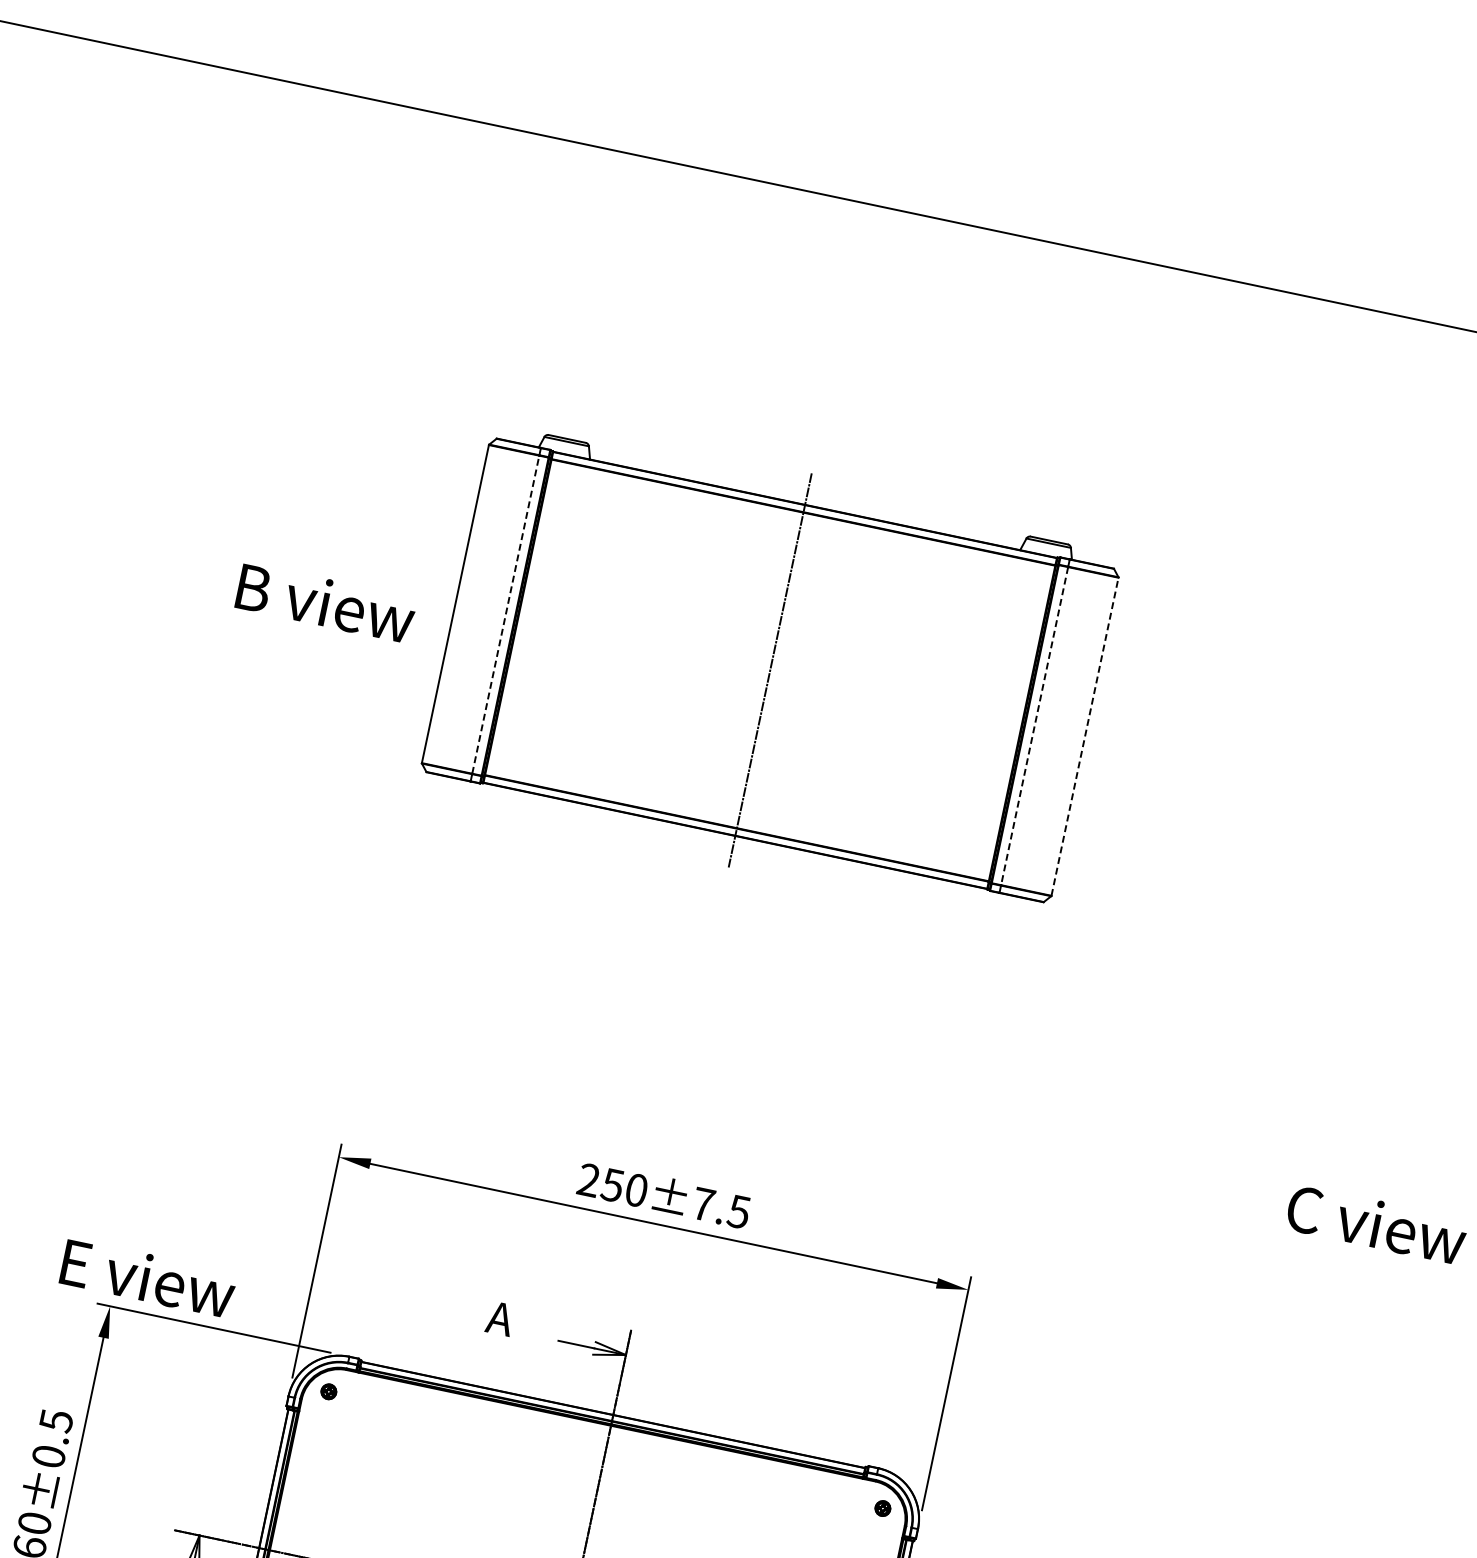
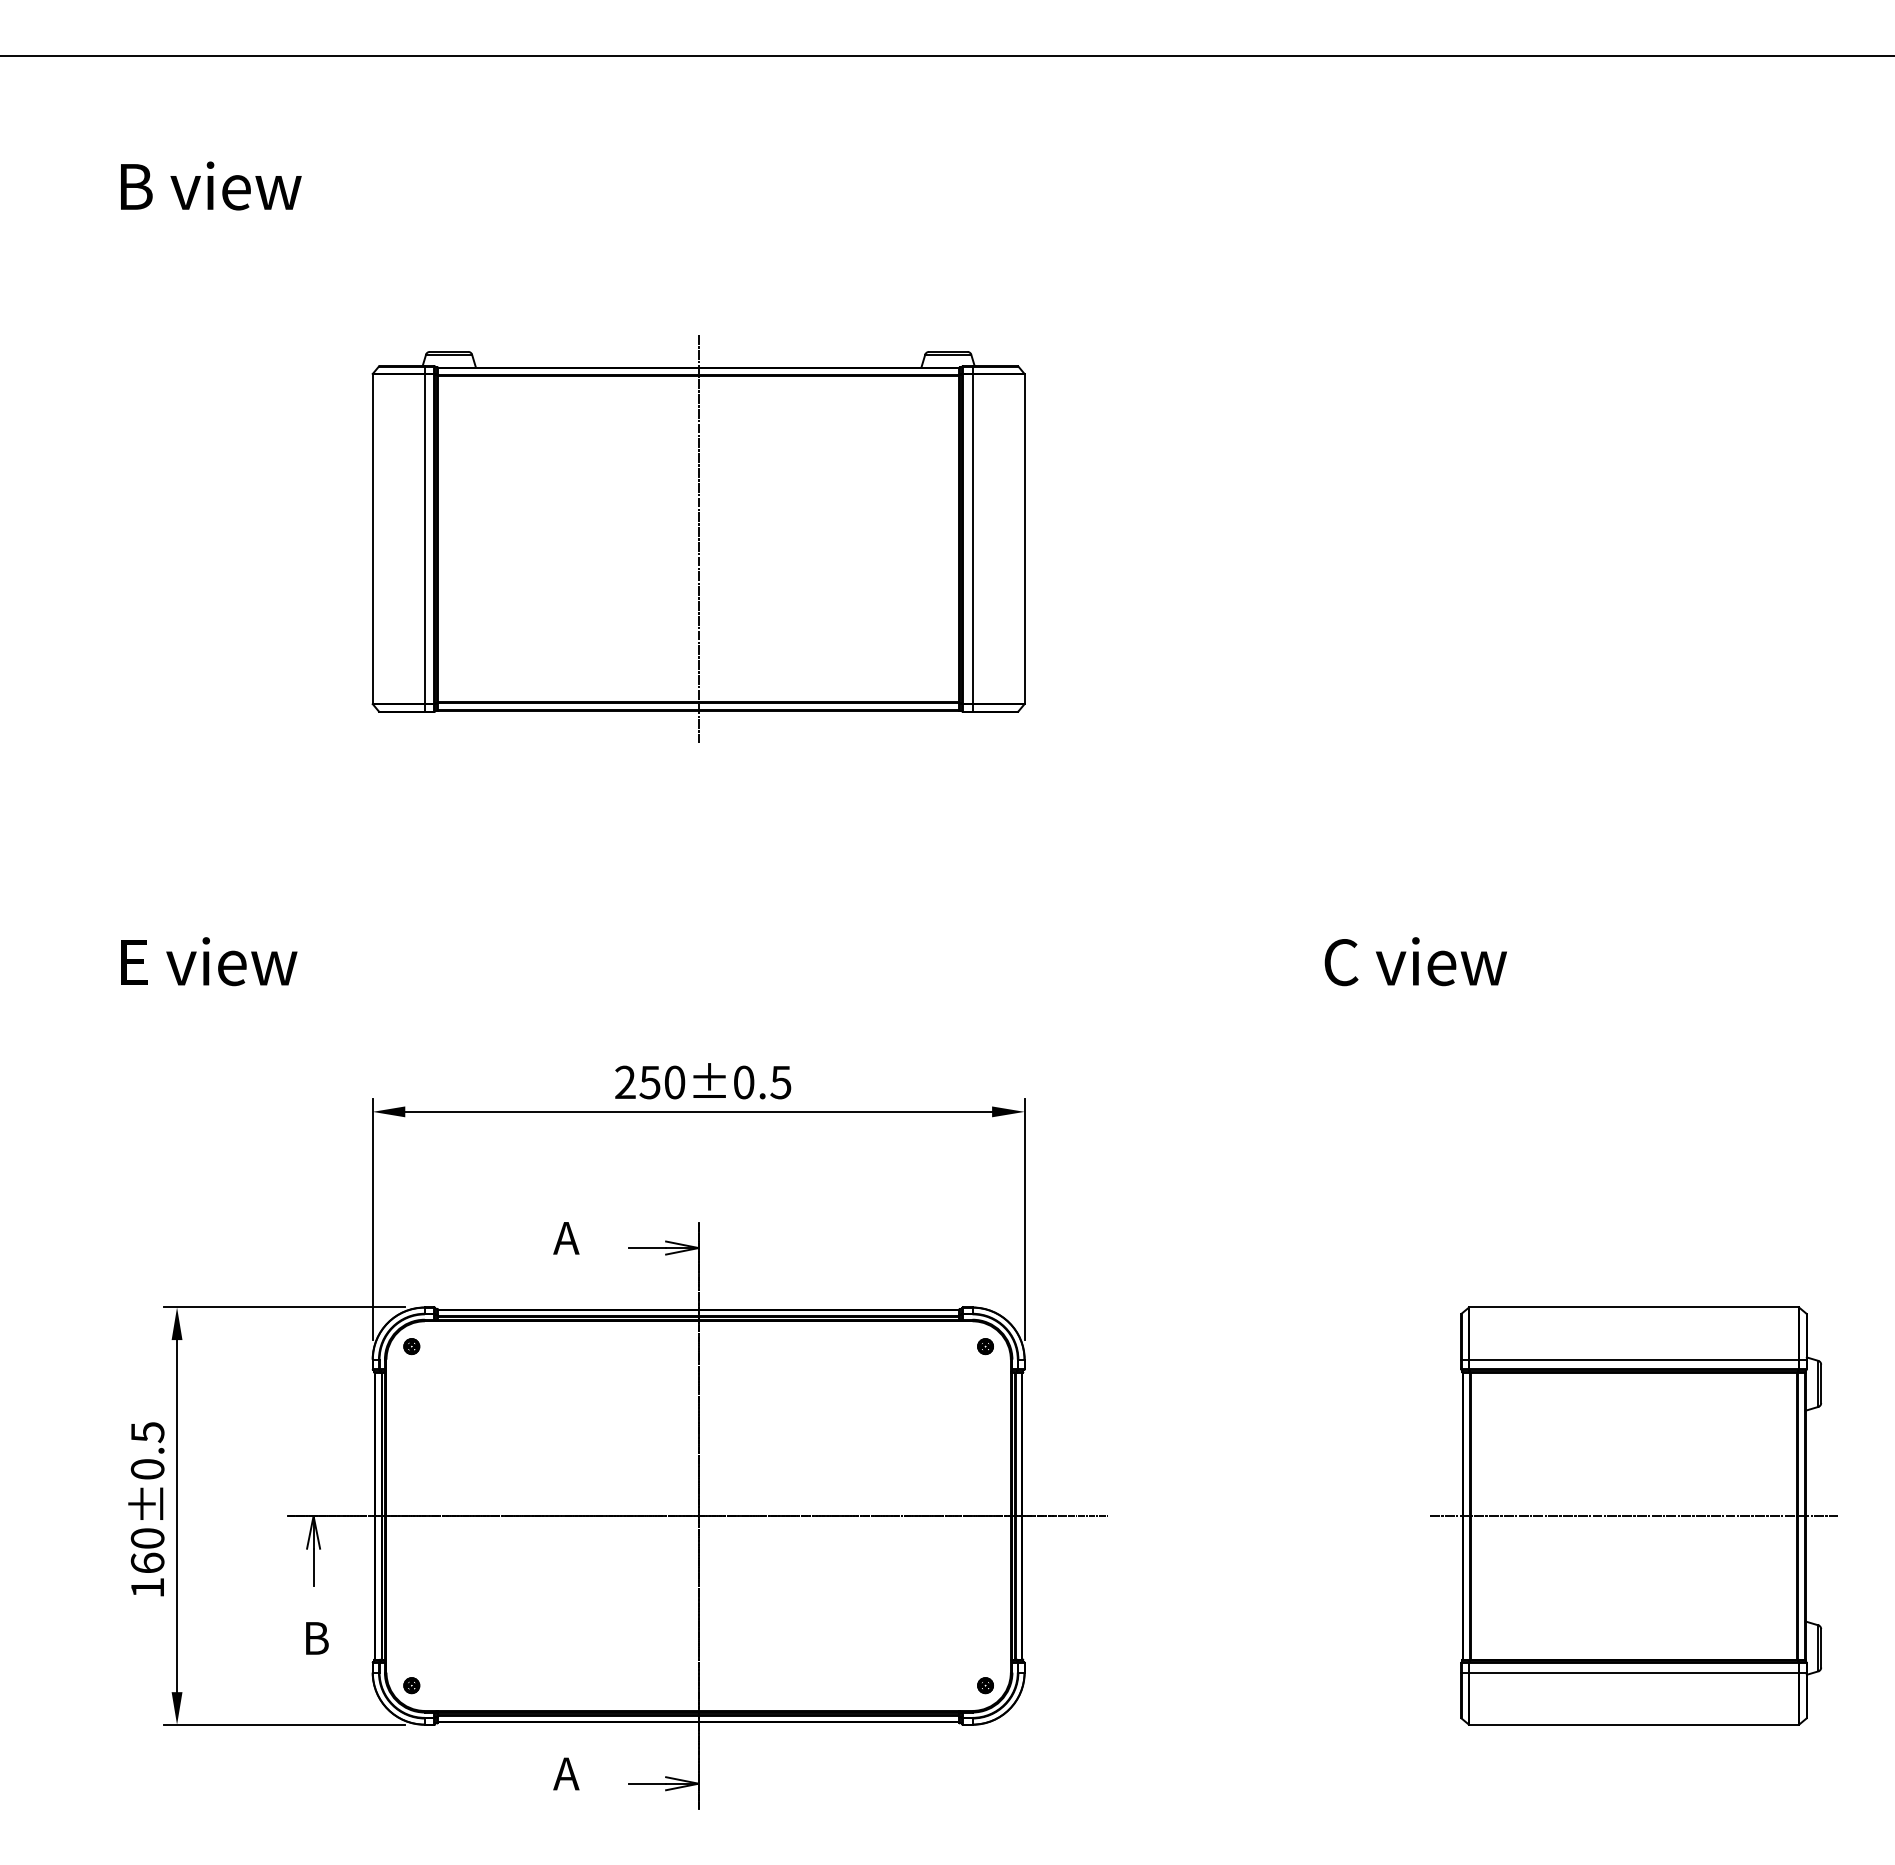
text: (326, 602) -> (211, 185), moved
line: (505, 615) -> (424, 539), dashed -> solid
line: (1034, 726) -> (972, 539), dashed -> solid
line: (1084, 737) -> (1024, 539), dashed -> solid
text: (703, 1204) -> (744, 1082), 250±7.5 -> 250±0.5
text: (148, 1278) -> (209, 961), moved

